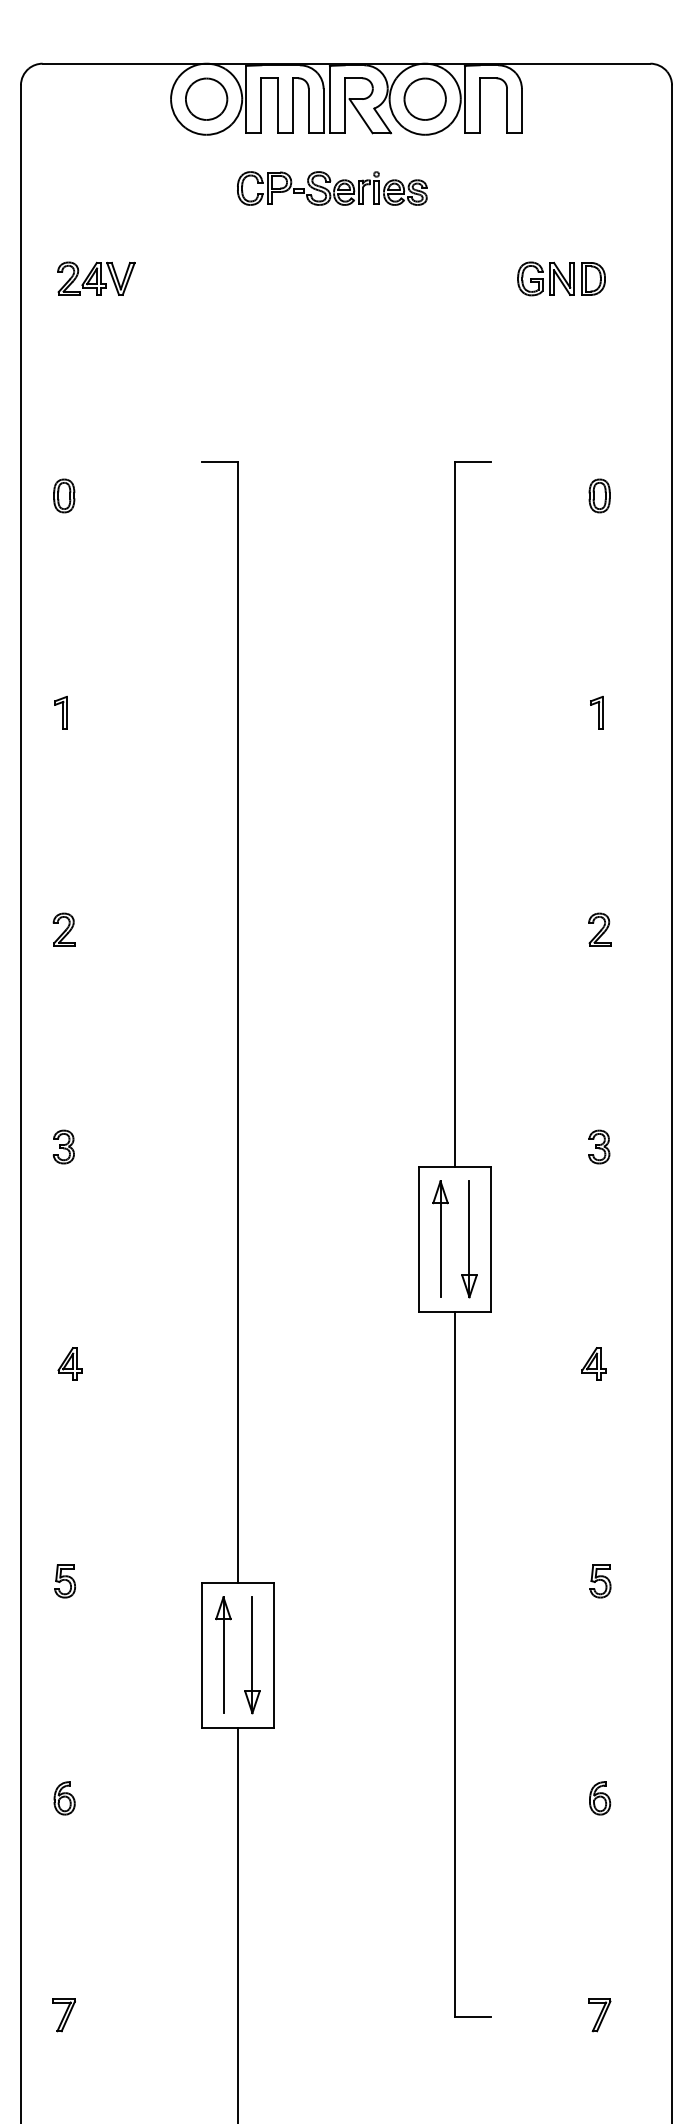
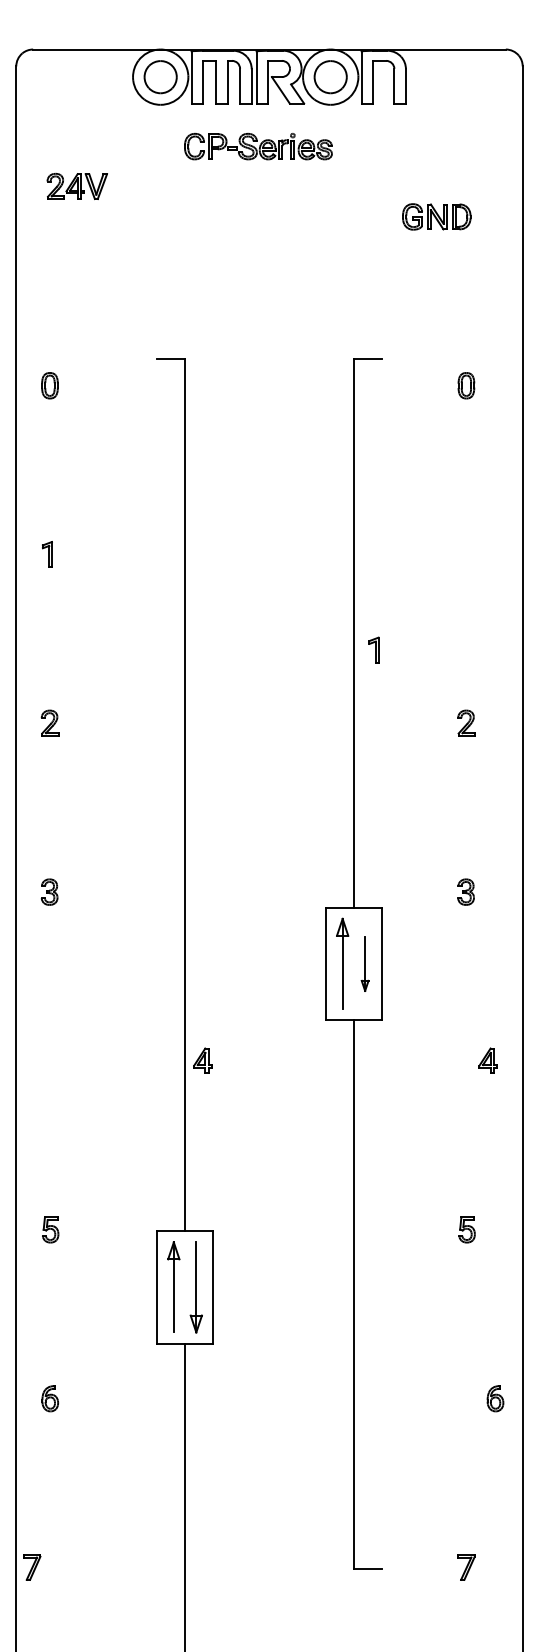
part: (96, 278) -> (77, 186), moved
part: (596, 712) -> (373, 649), moved
part: (469, 1239) -> (365, 964), size x0.6
part: (69, 1363) -> (202, 1060), moved
part: (593, 1363) -> (488, 1060), moved
part: (600, 1798) -> (495, 1398), moved
part: (63, 2015) -> (31, 1567), moved

